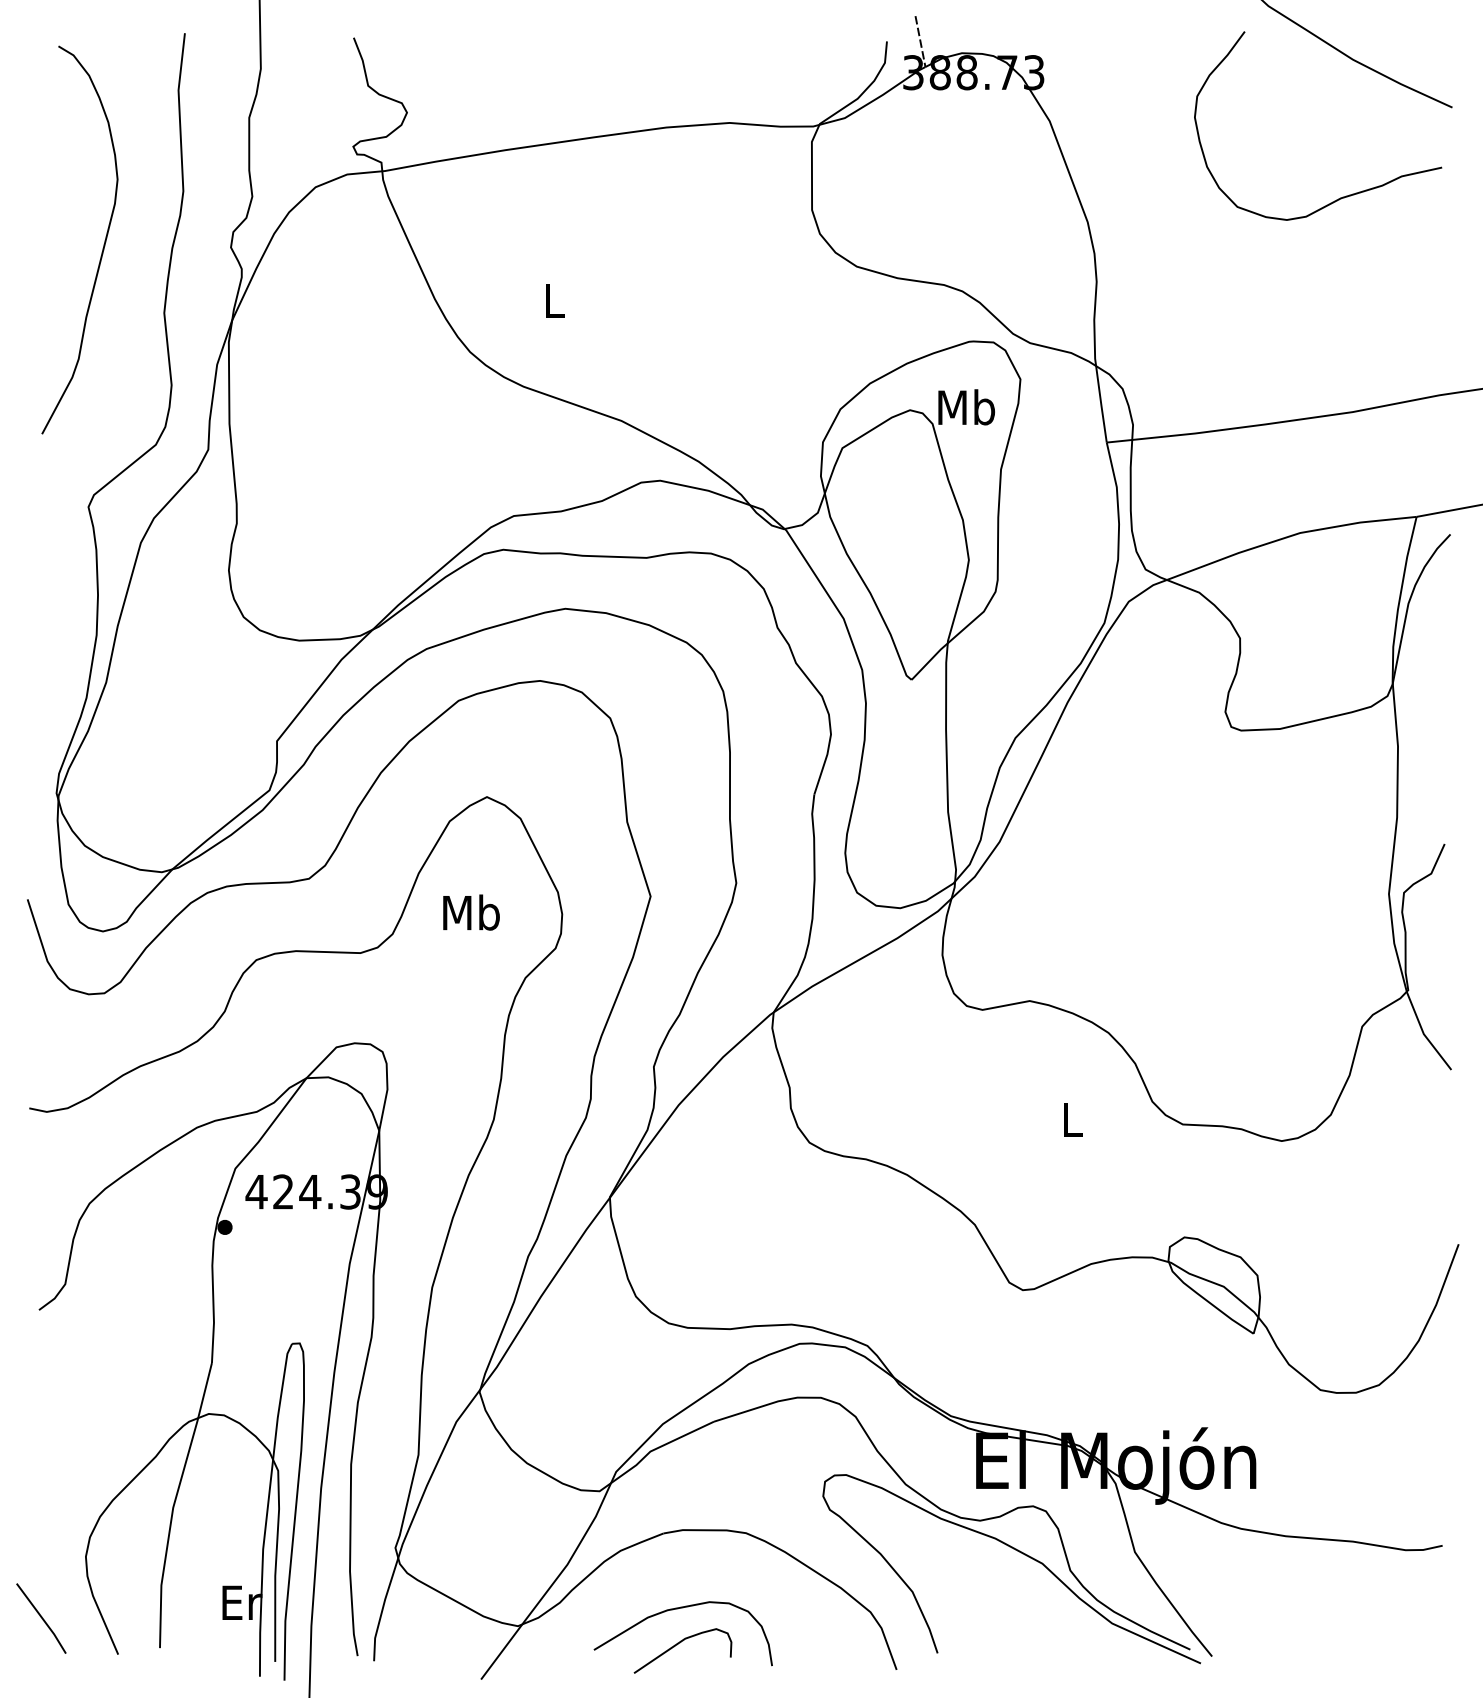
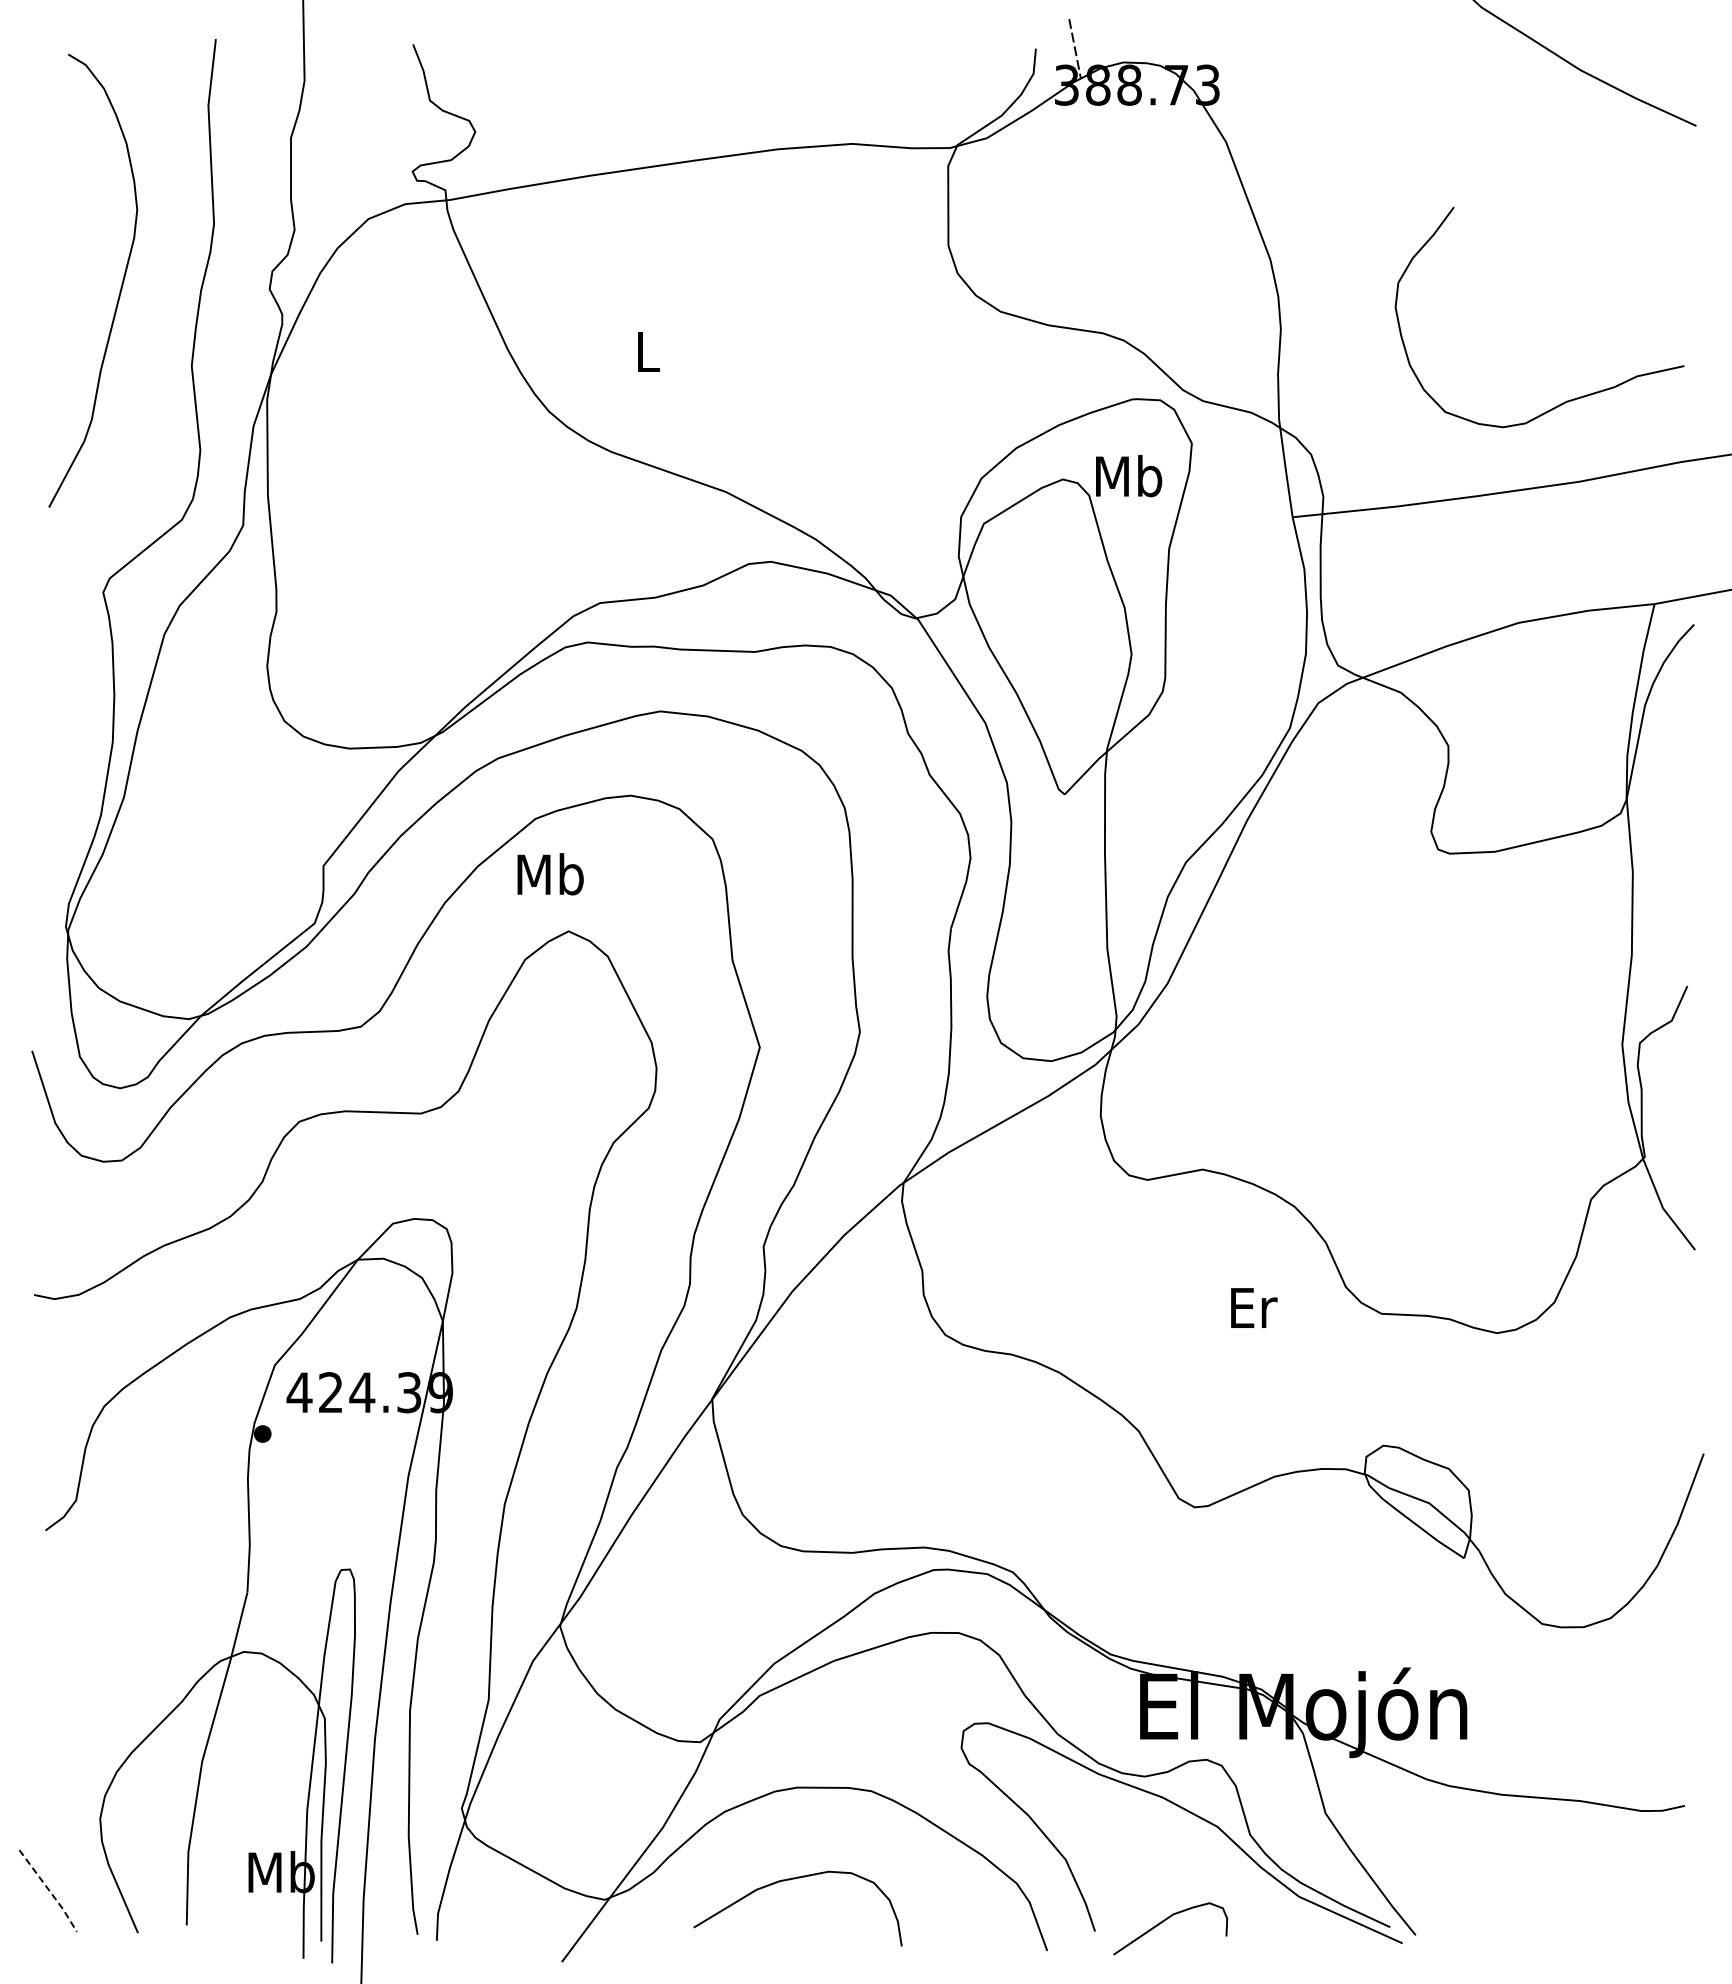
curve: (1342, 197) -> (1567, 400), moved
text: (471, 912) -> (550, 874), moved
text: (1074, 1119) -> (1254, 1307), L -> Er
text: (241, 1602) -> (281, 1872), Er -> Mb
line: (42, 1618) -> (49, 1890), solid -> dashed
curve: (679, 1643) -> (1166, 1920), moved

